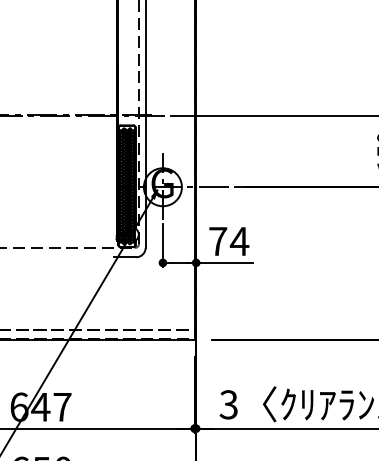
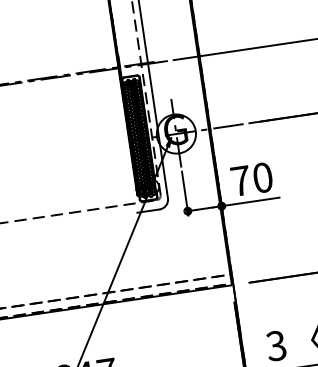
text: (239, 241) -> (262, 177), 74 -> 70

